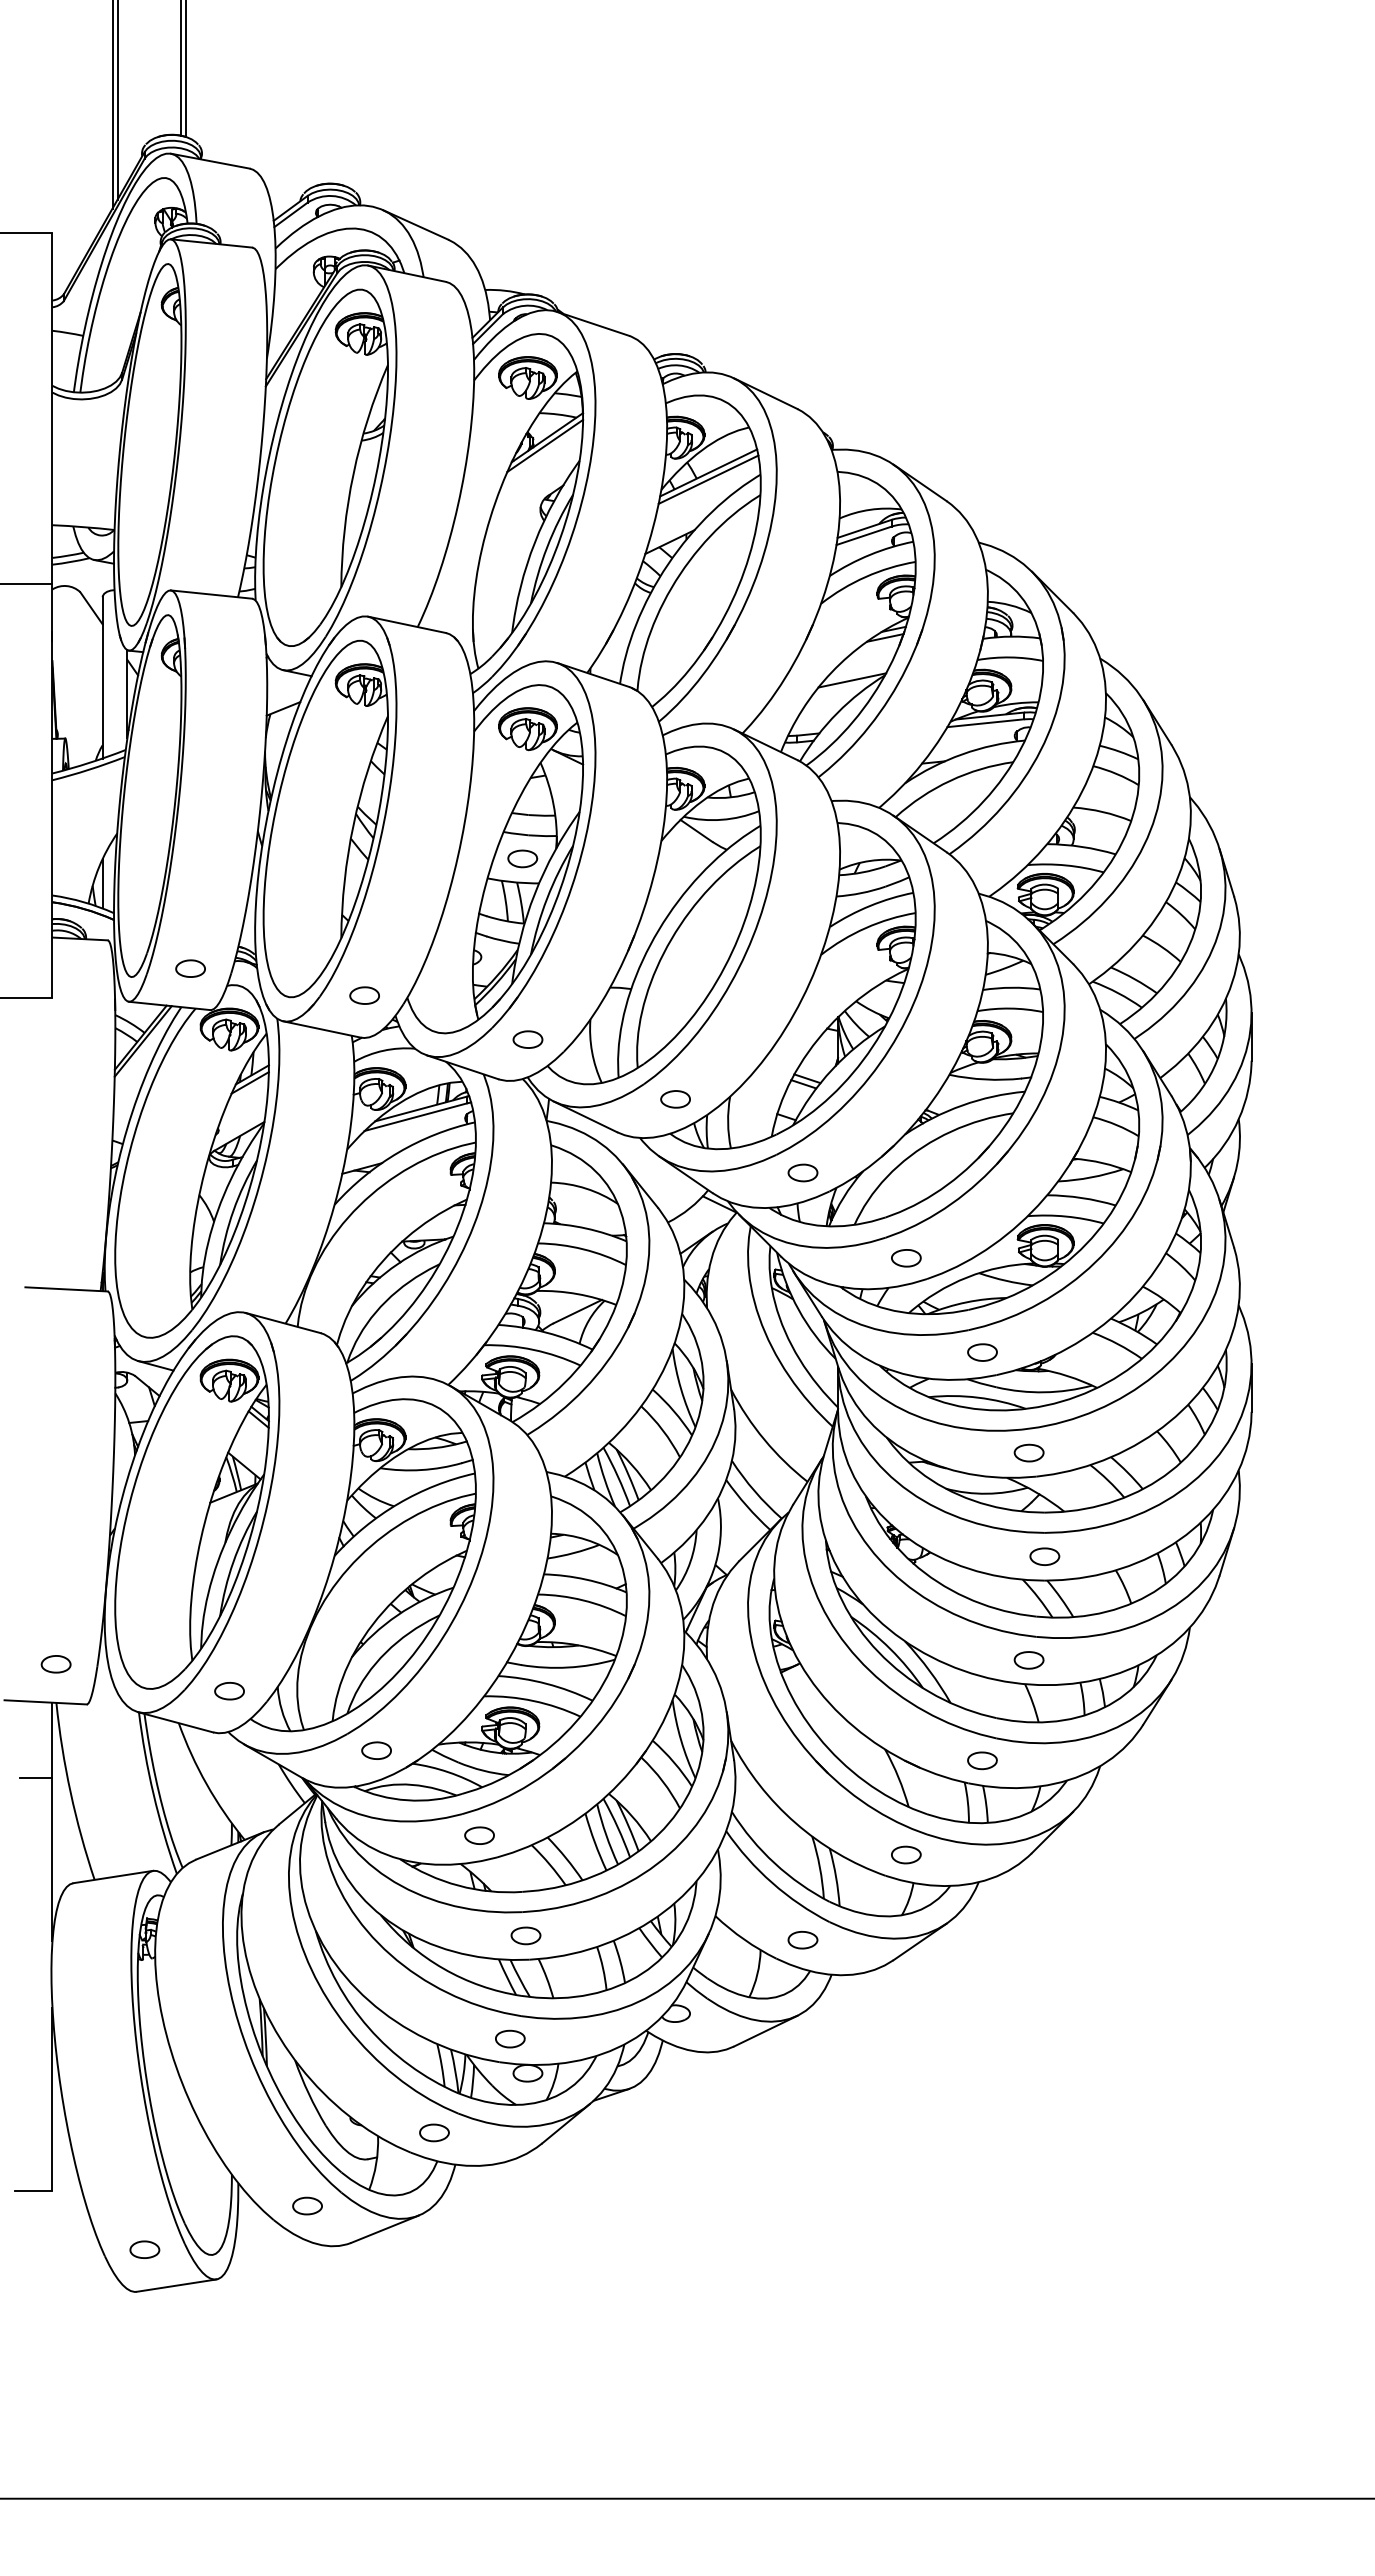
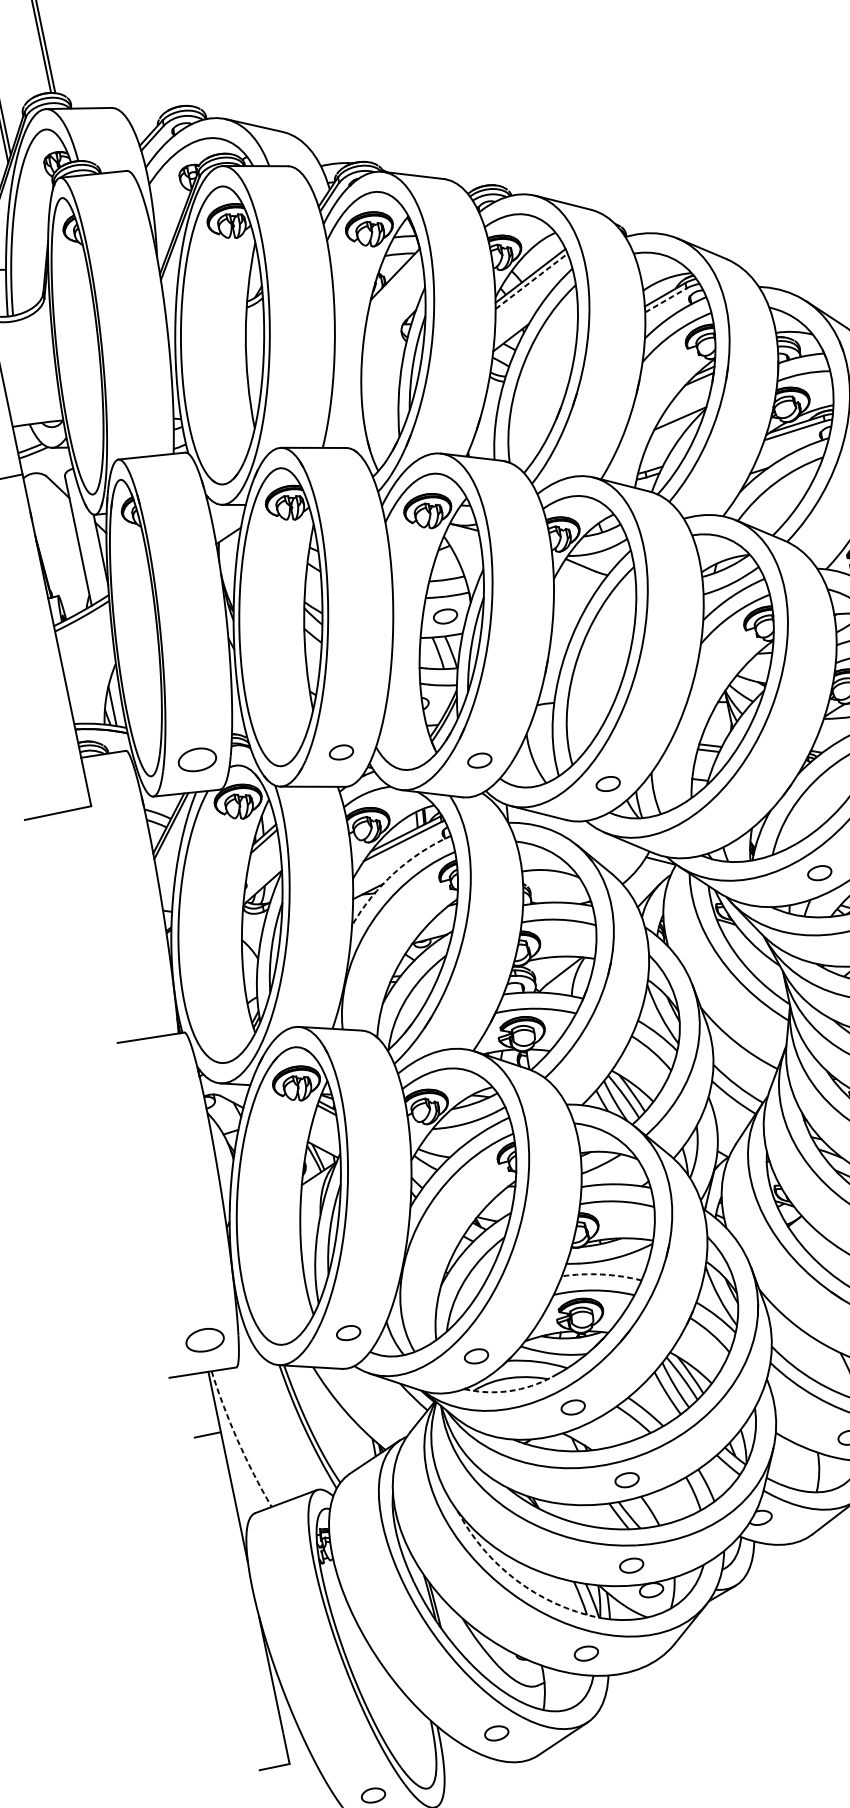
line: (545, 445) -> (395, 280), removed
line: (709, 479) -> (532, 281), solid -> dashed
line: (864, 535) -> (666, 300), solid -> dashed
part: (190, 968) -> (197, 759), size x1.6
arc: (398, 1152) -> (394, 872), solid -> dashed
part: (802, 1172) -> (722, 821), removed
part: (55, 1664) -> (204, 1340), size x1.6
arc: (546, 1683) -> (601, 1274), solid -> dashed
arc: (70, 1792) -> (237, 1440), solid -> dashed
arc: (407, 1800) -> (509, 1391), solid -> dashed
arc: (368, 2027) -> (515, 1579), solid -> dashed

